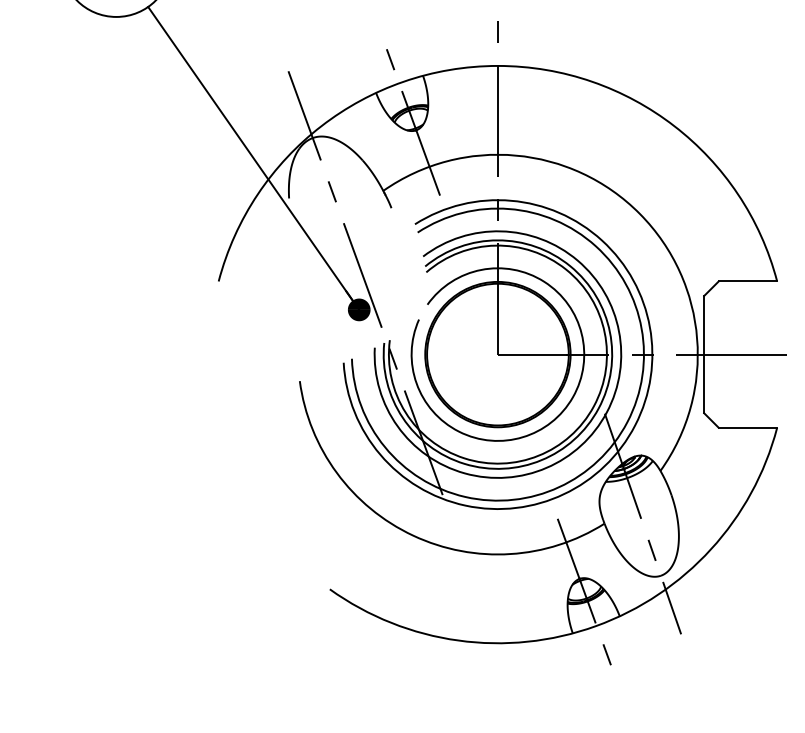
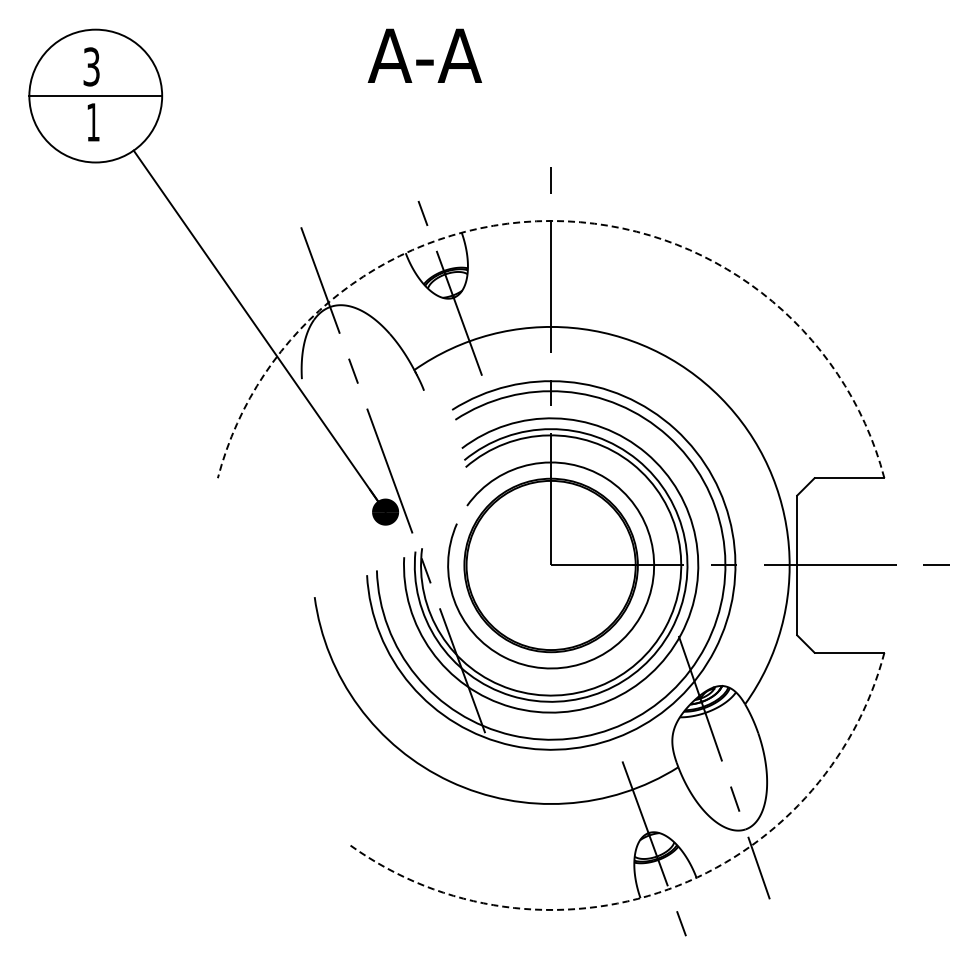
arc: (498, 65) -> (551, 220), solid -> dashed
arc: (596, 626) -> (668, 889), solid -> dashed

